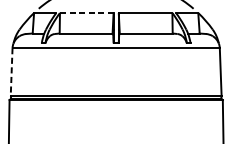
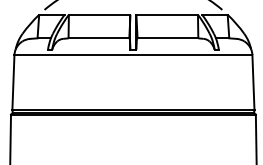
line: (86, 12) -> (99, 14), dashed -> solid
line: (11, 72) -> (13, 82), dashed -> solid

